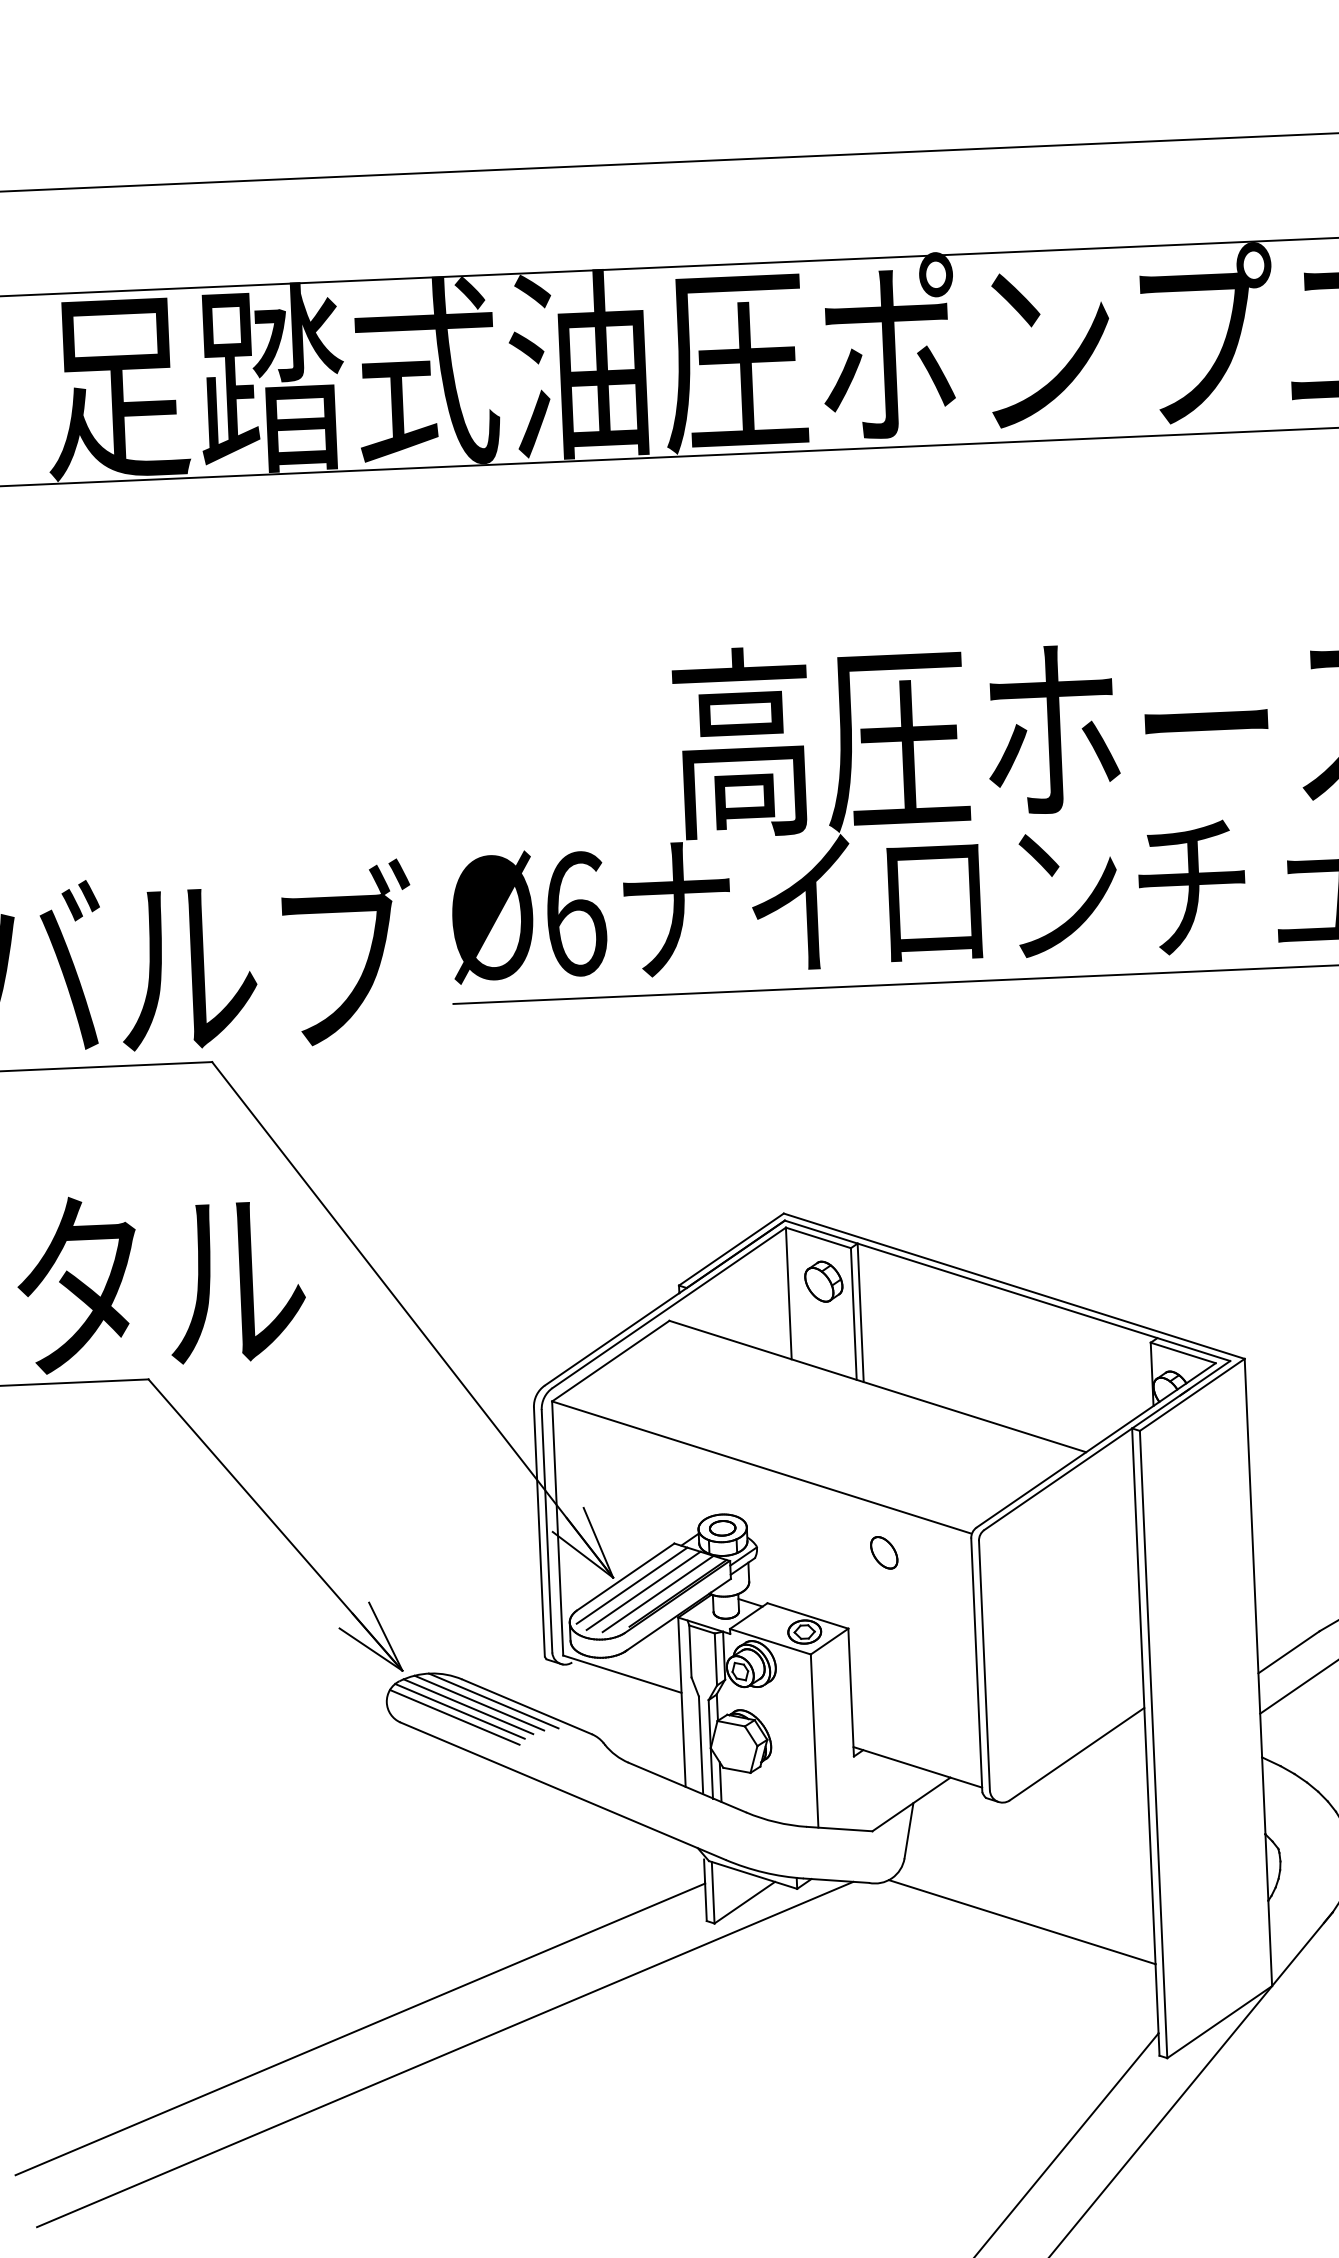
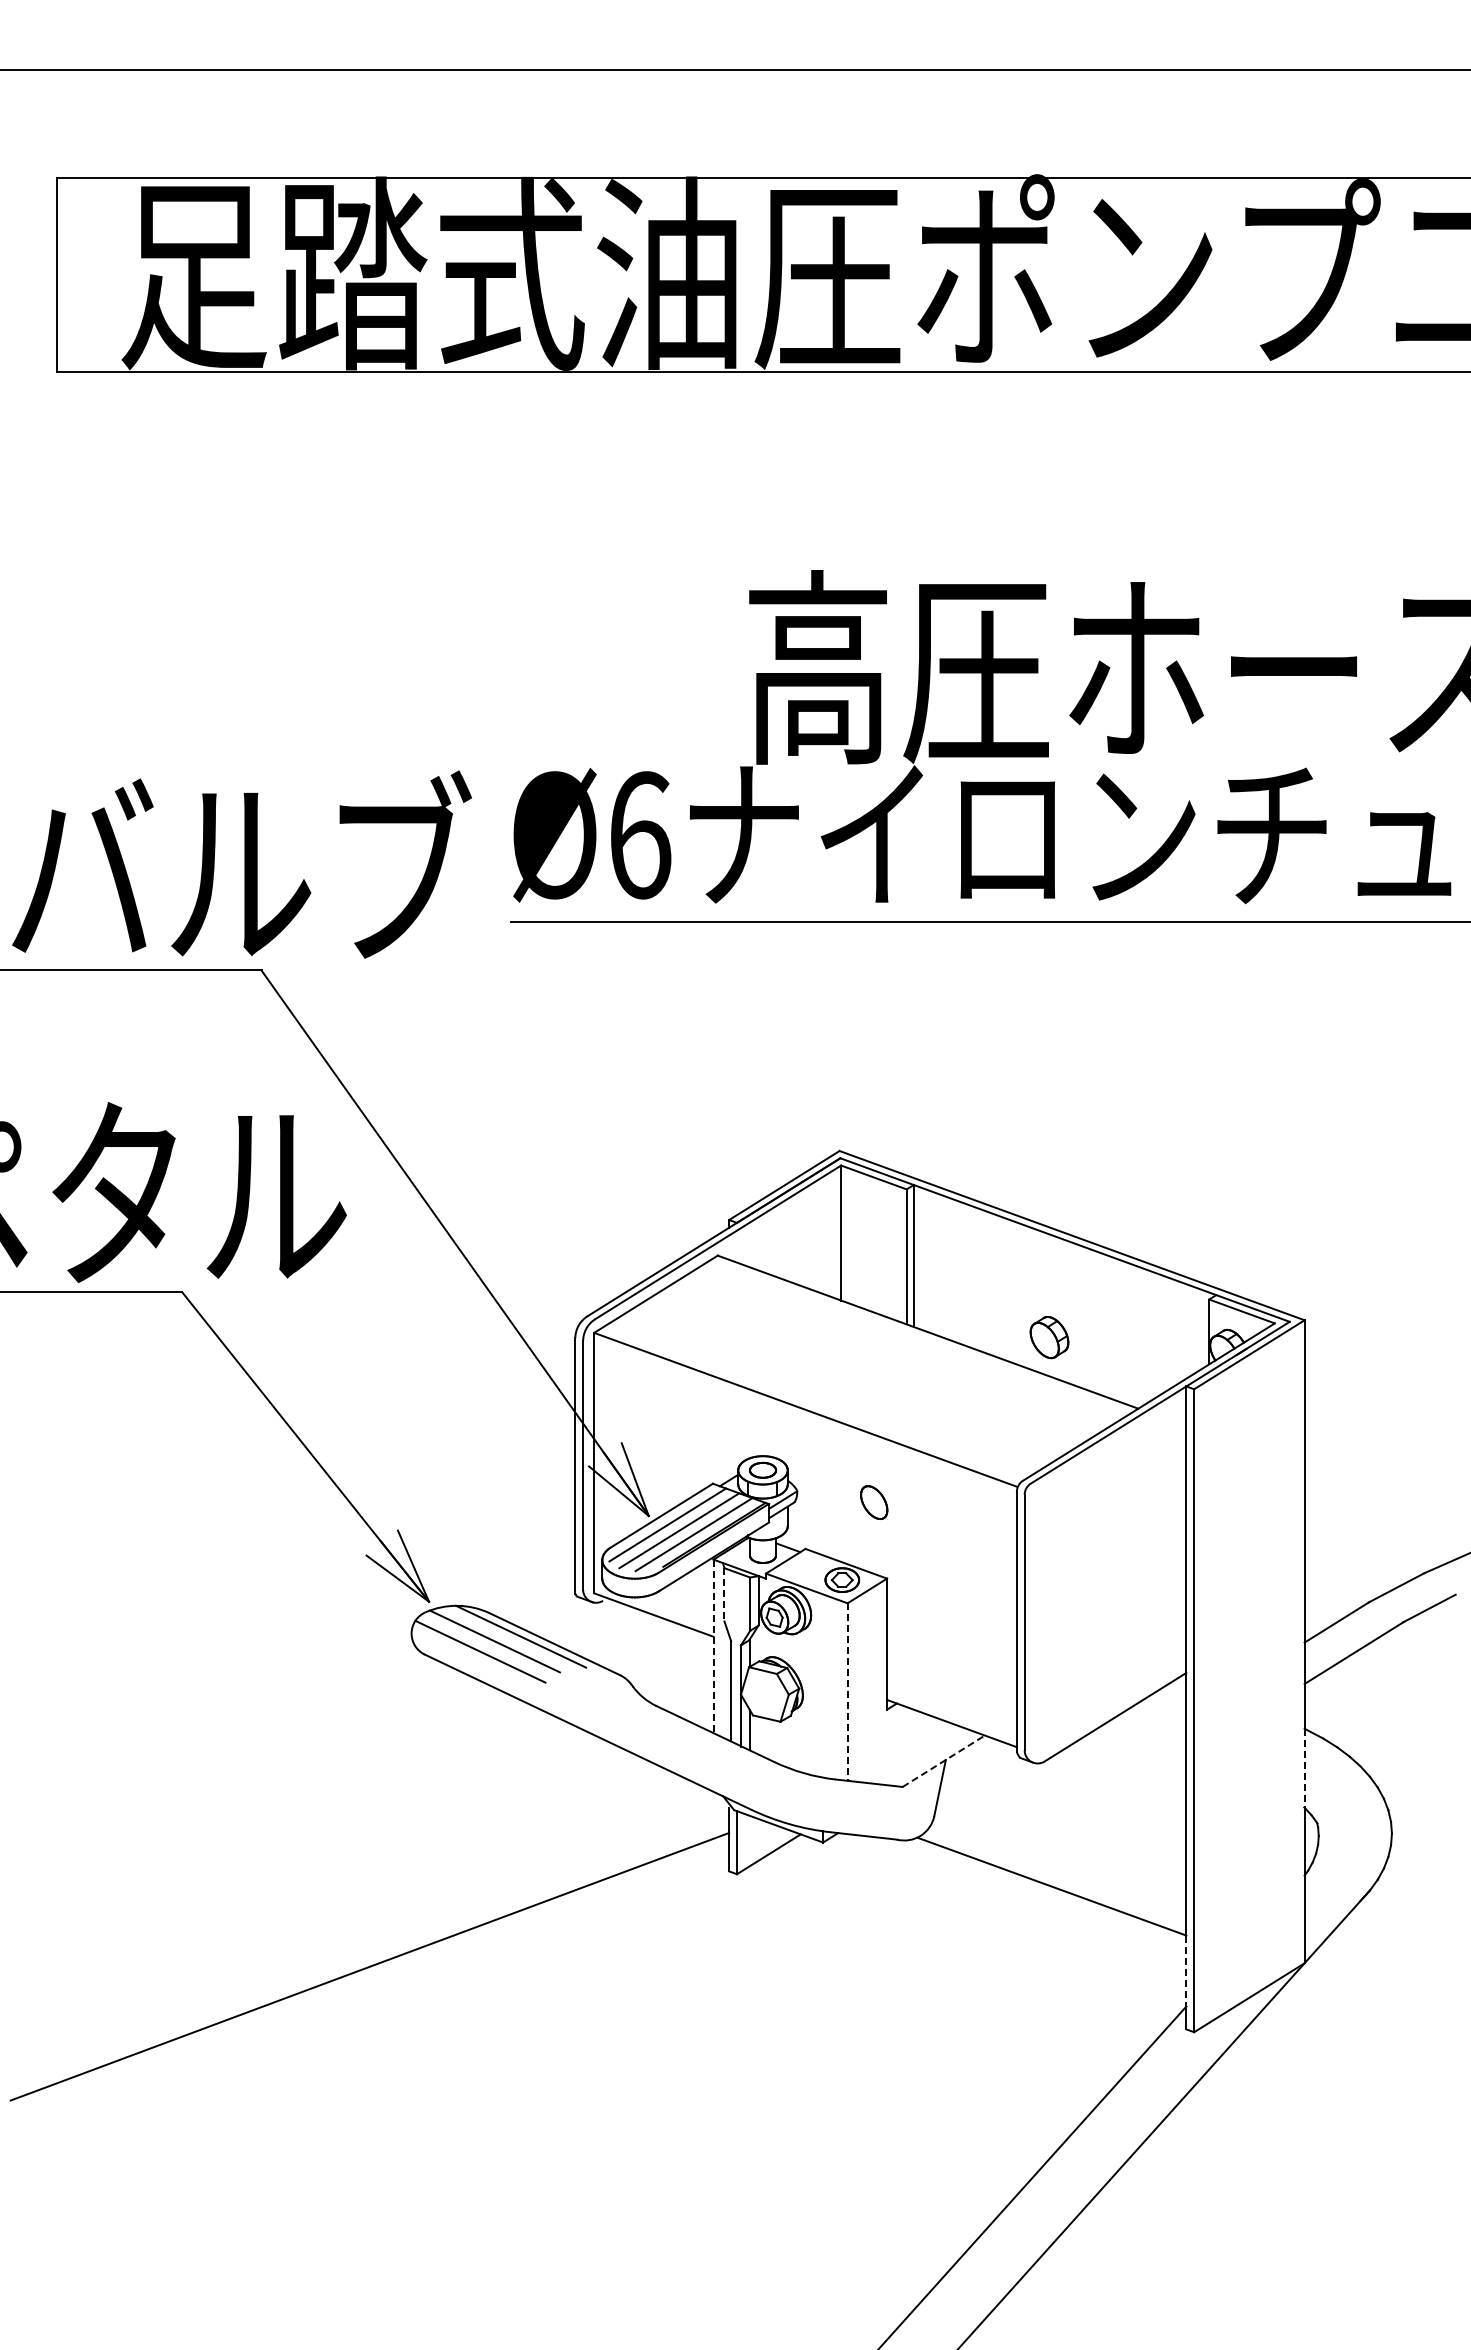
part: (823, 1281) -> (1049, 1337), moved
part: (884, 1552) -> (874, 1502), moved
line: (690, 1651) -> (724, 1594), solid -> dashed
line: (681, 1702) -> (713, 1646), solid -> dashed
line: (479, 1703) -> (506, 1638), removed
line: (460, 1711) -> (486, 1645), removed
line: (814, 1741) -> (847, 1692), solid -> dashed
line: (1263, 1796) -> (1304, 1768), solid -> dashed
line: (912, 1803) -> (944, 1760), solid -> dashed
line: (1157, 1999) -> (1186, 1971), solid -> dashed
line: (445, 2053) -> (455, 1995), removed

